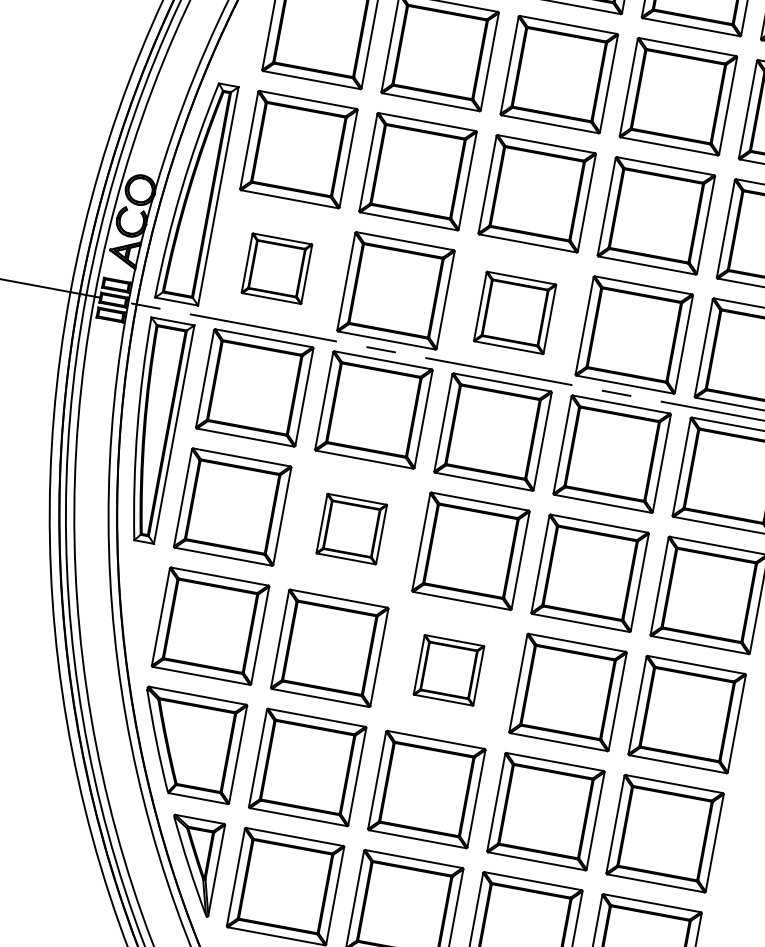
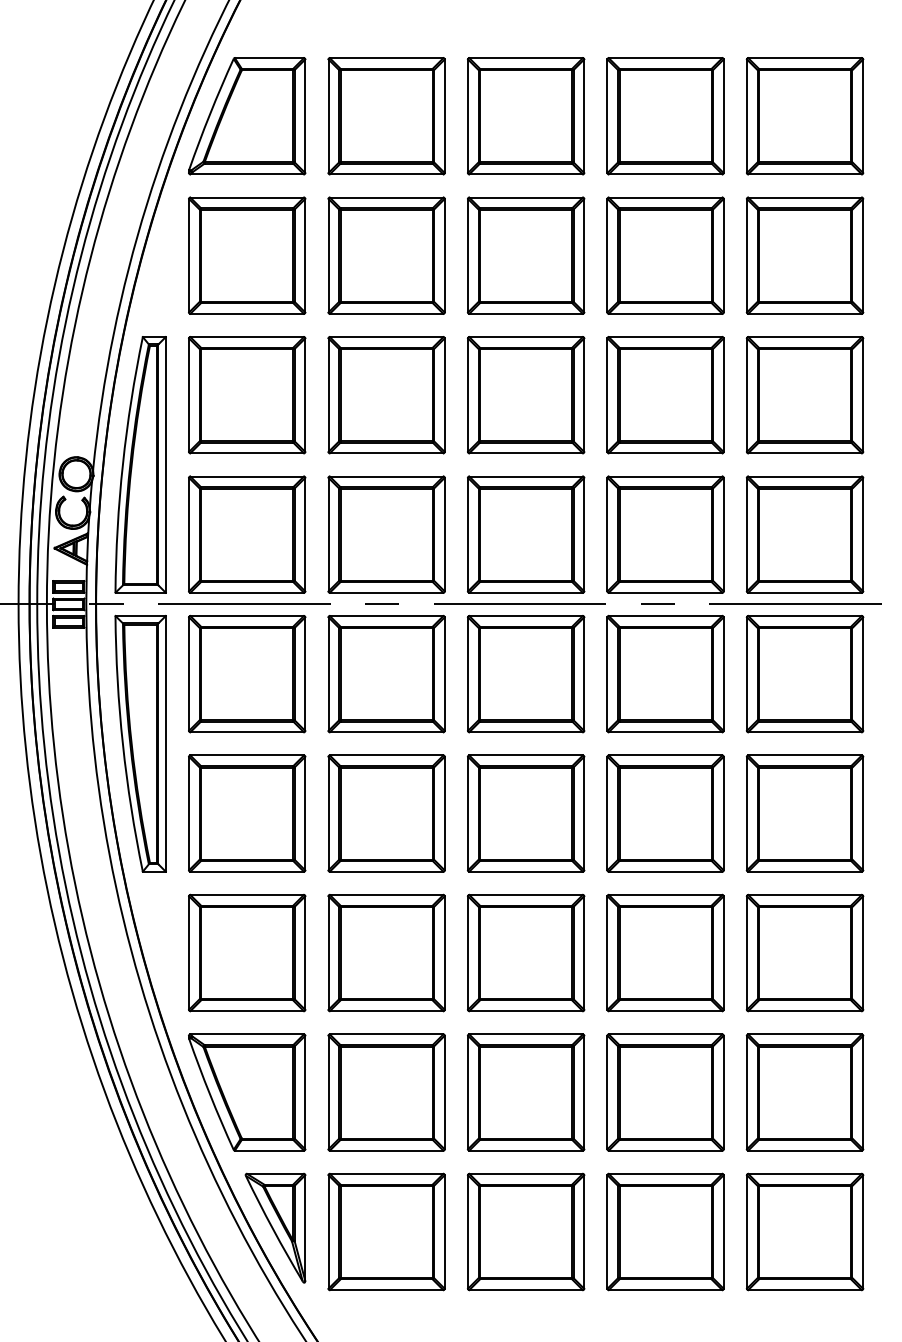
part: (277, 268) -> (247, 534), size x1.67
part: (514, 312) -> (525, 534), size x1.43
part: (351, 529) -> (386, 813), size x1.67
part: (449, 669) -> (526, 952), size x1.67

